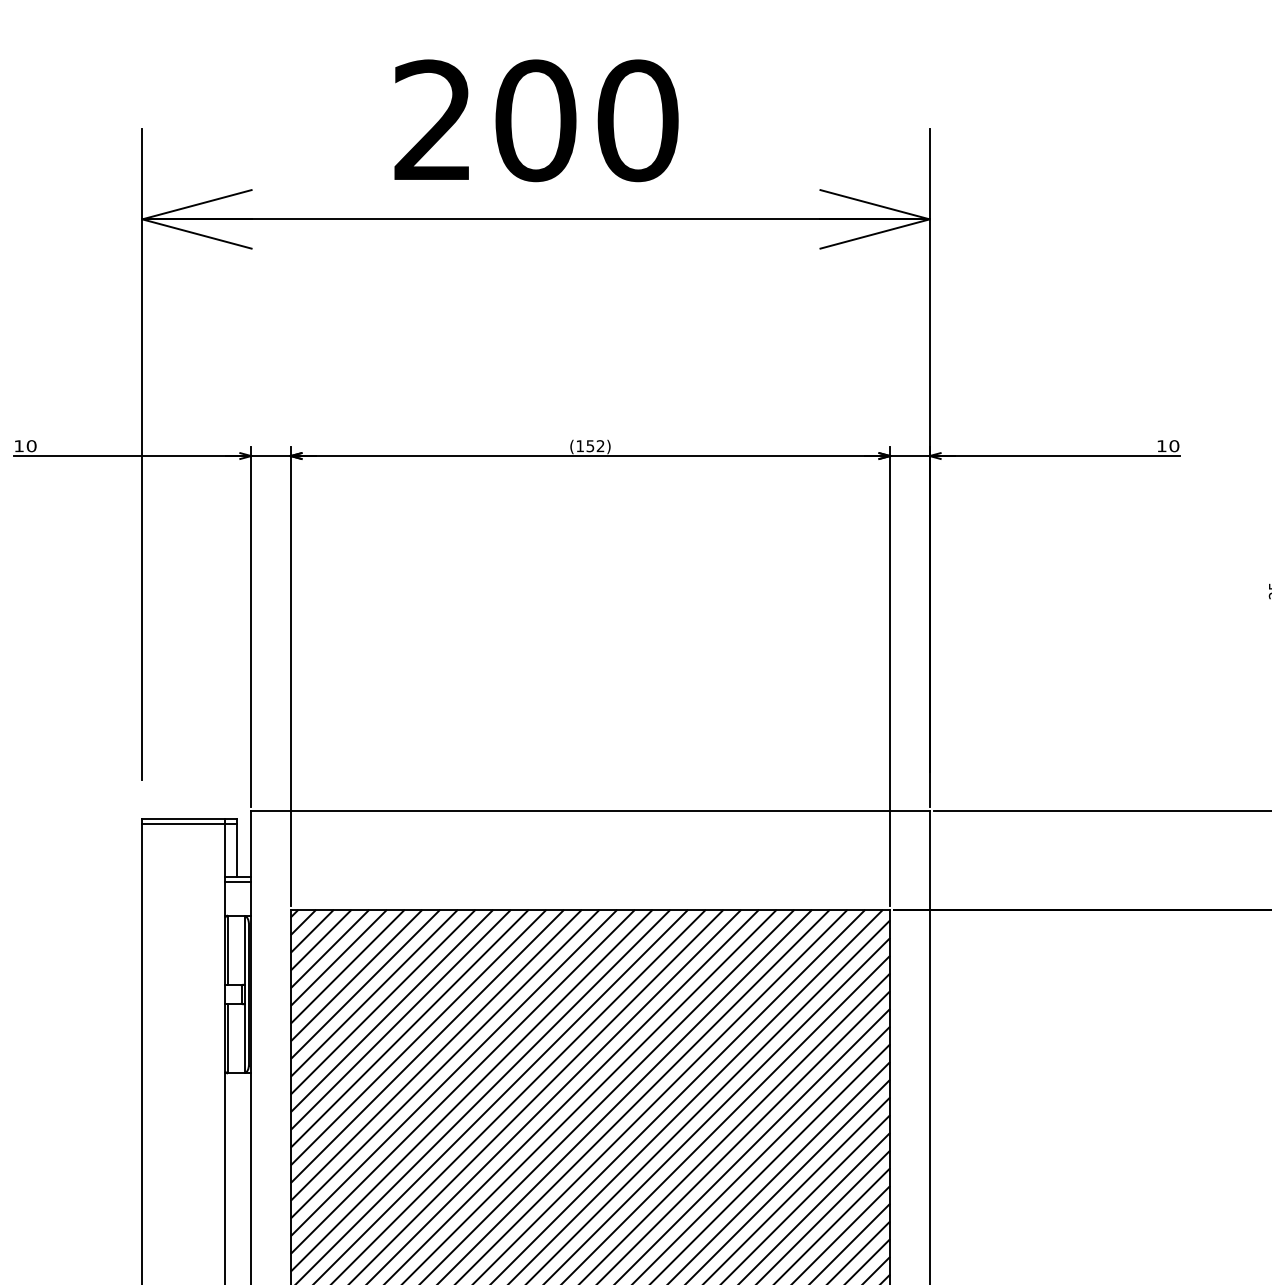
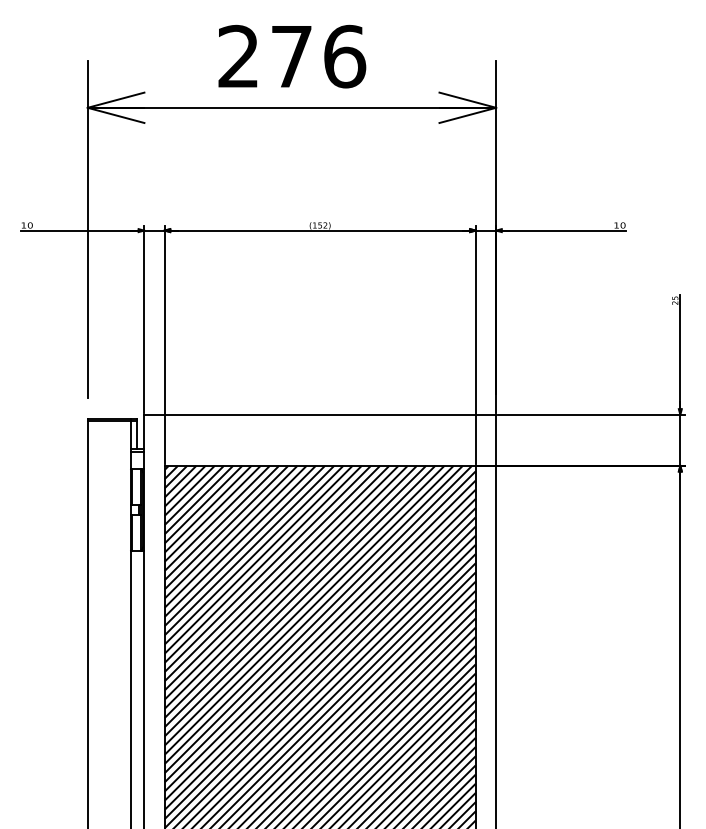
text: (587, 120) -> (318, 56), 200 -> 276

